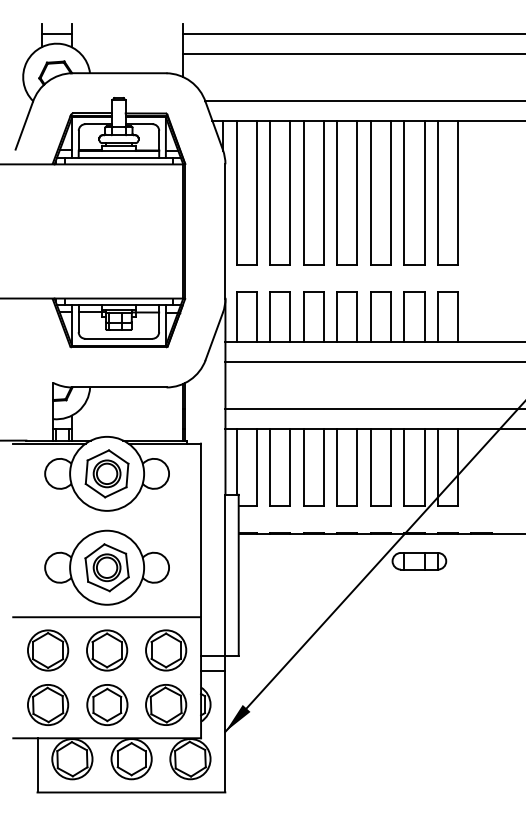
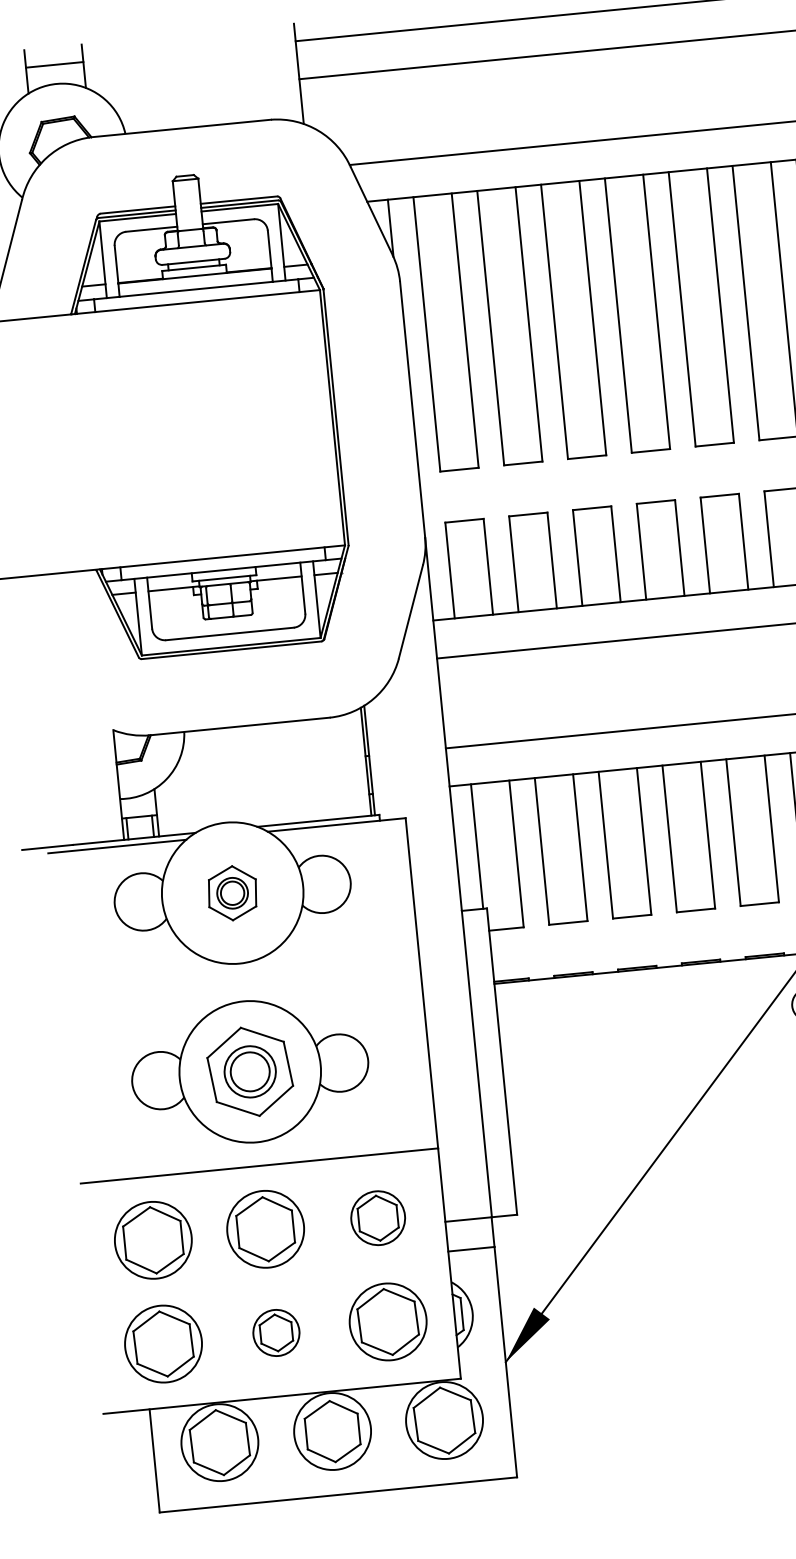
part: (106, 473) -> (231, 892), size x0.6
part: (166, 650) -> (378, 1218), size x0.7
part: (107, 704) -> (276, 1331), size x0.6

